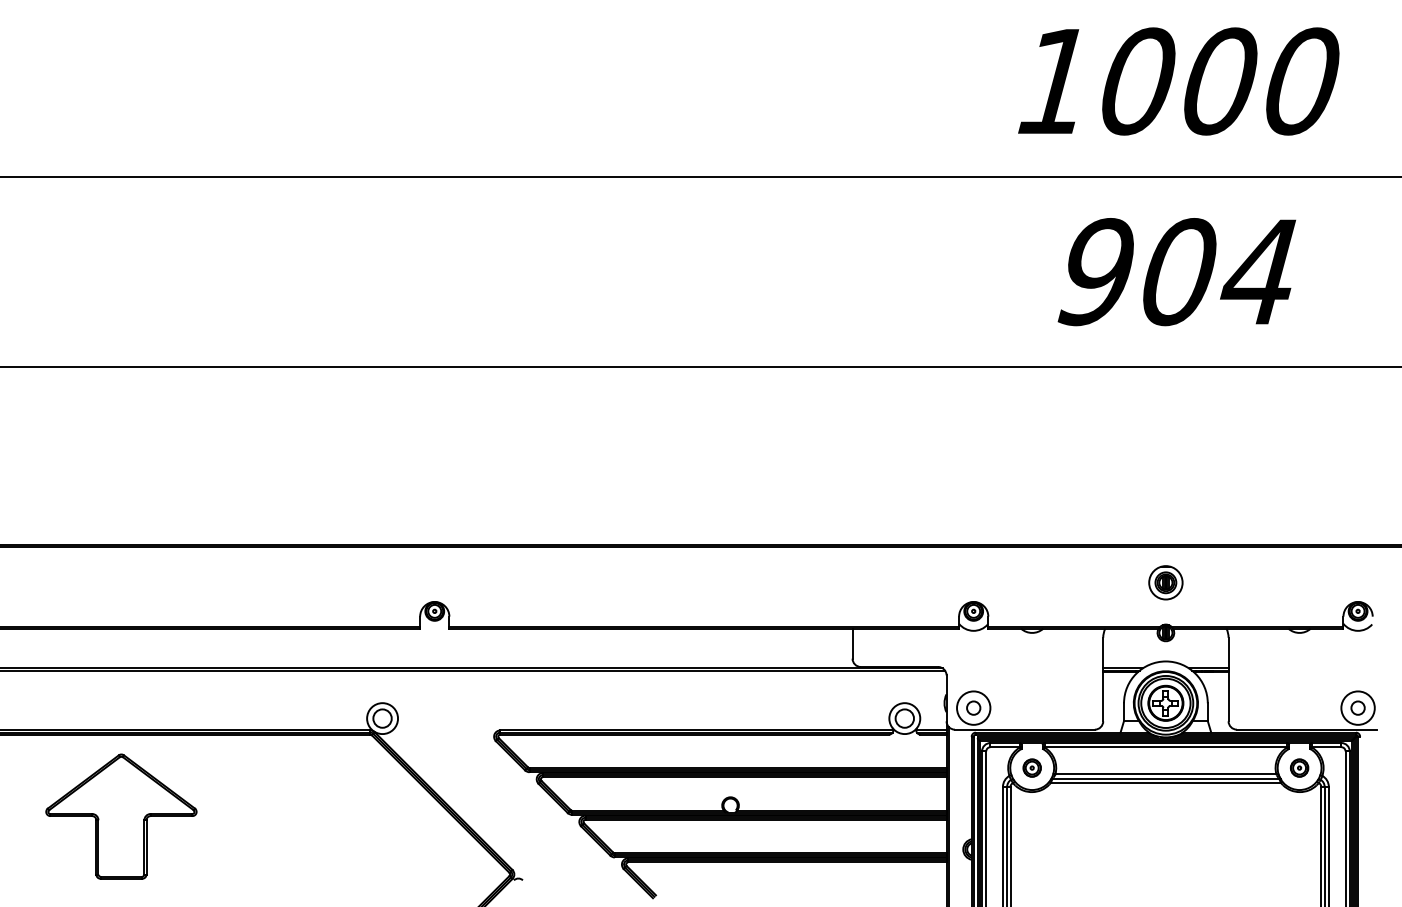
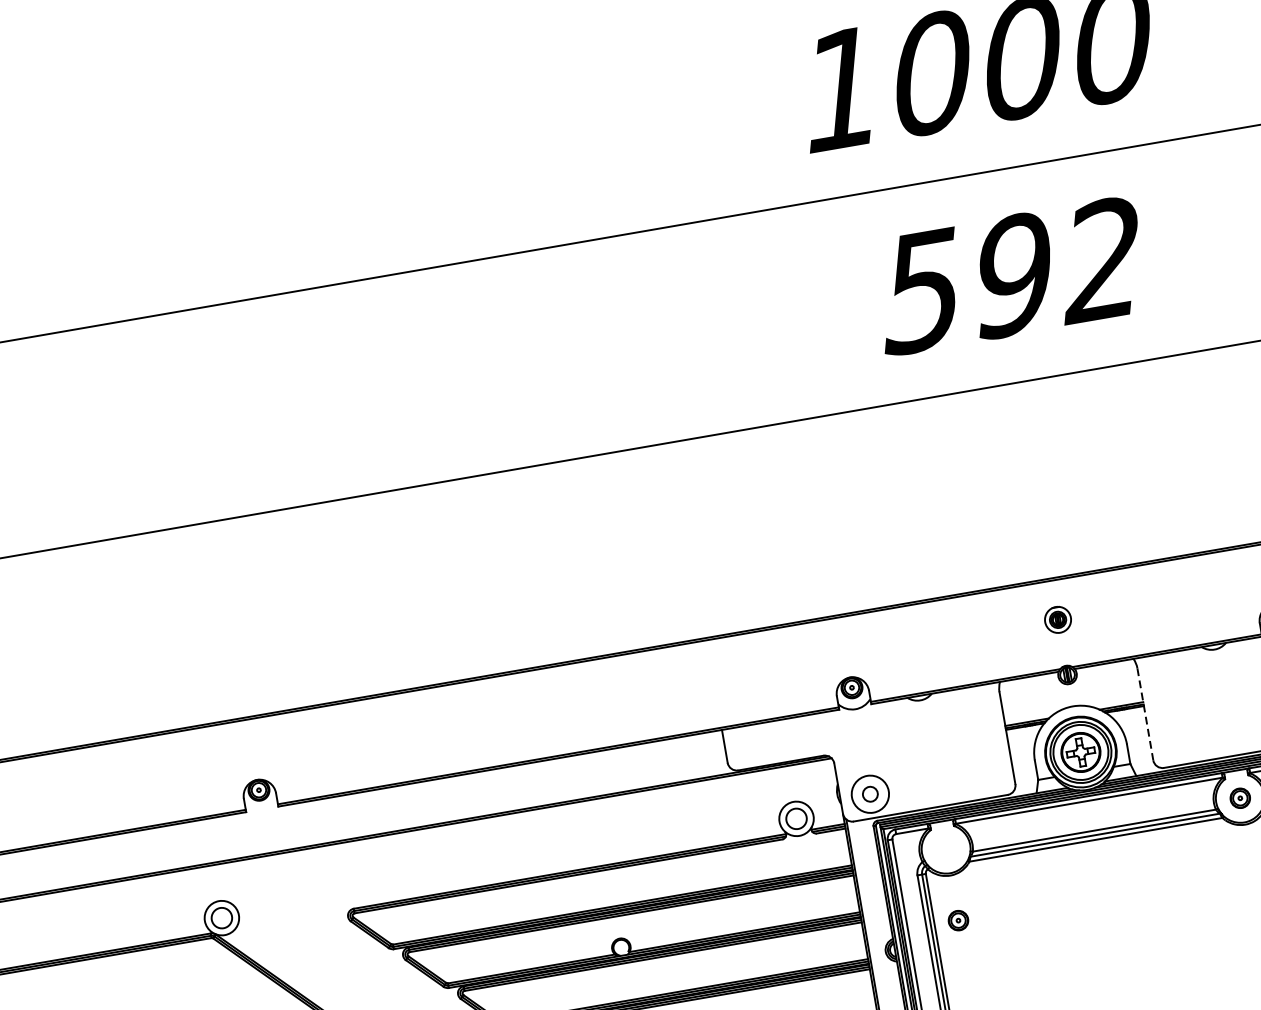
text: (1175, 272) -> (1009, 276), 904 -> 592
part: (1165, 582) -> (1057, 619), size x0.7
line: (1228, 679) -> (1145, 714), solid -> dashed
part: (1031, 767) -> (957, 920), moved

